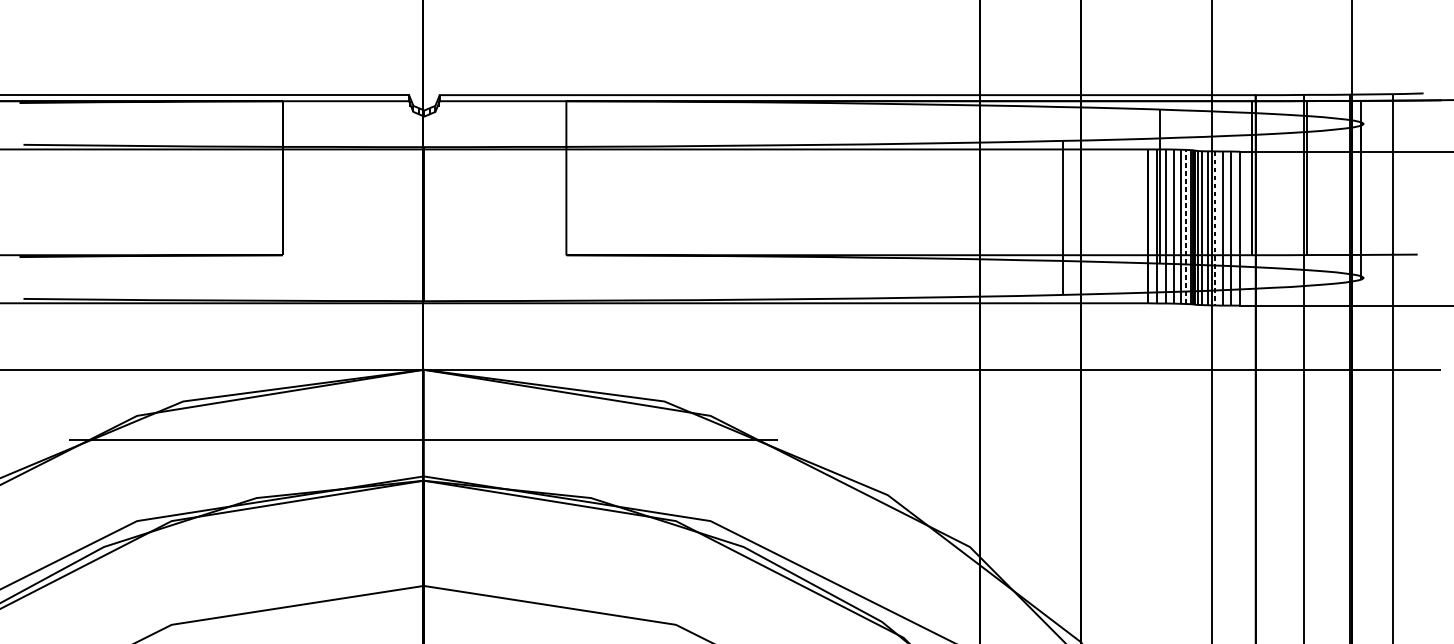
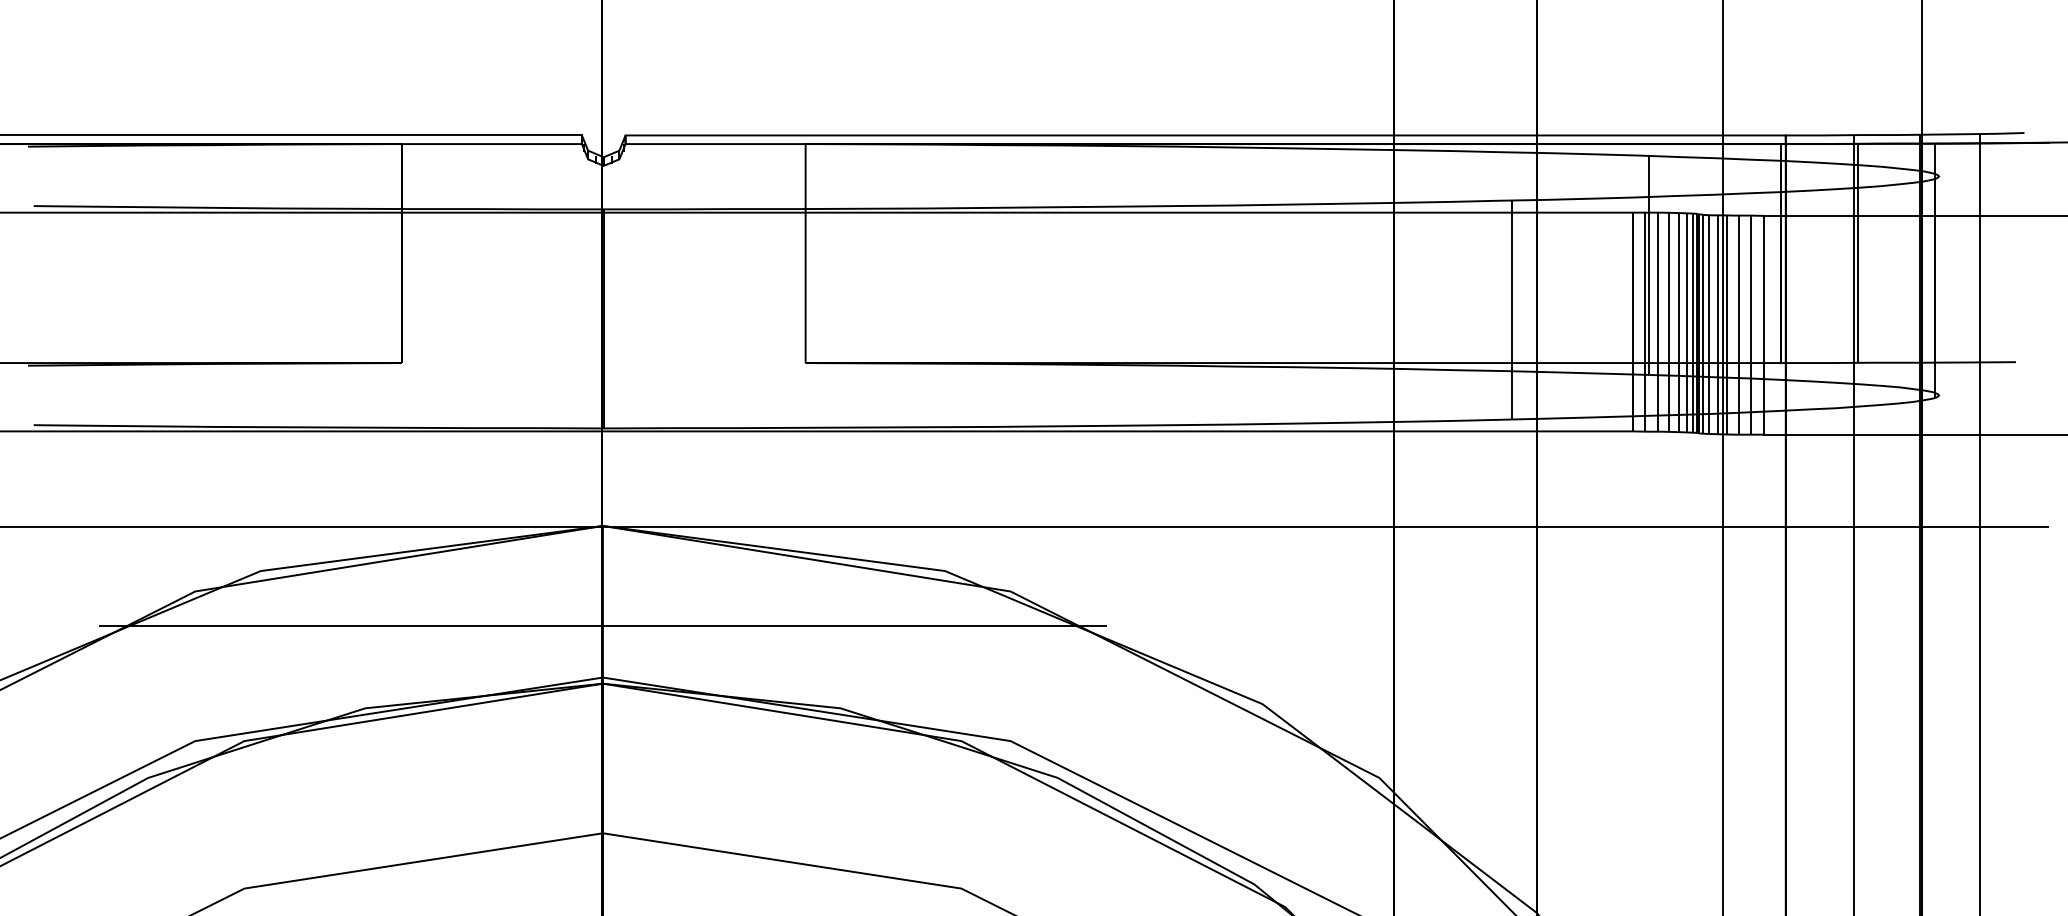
line: (1186, 226) -> (1687, 322), dashed -> solid
line: (1214, 228) -> (1727, 325), dashed -> solid

